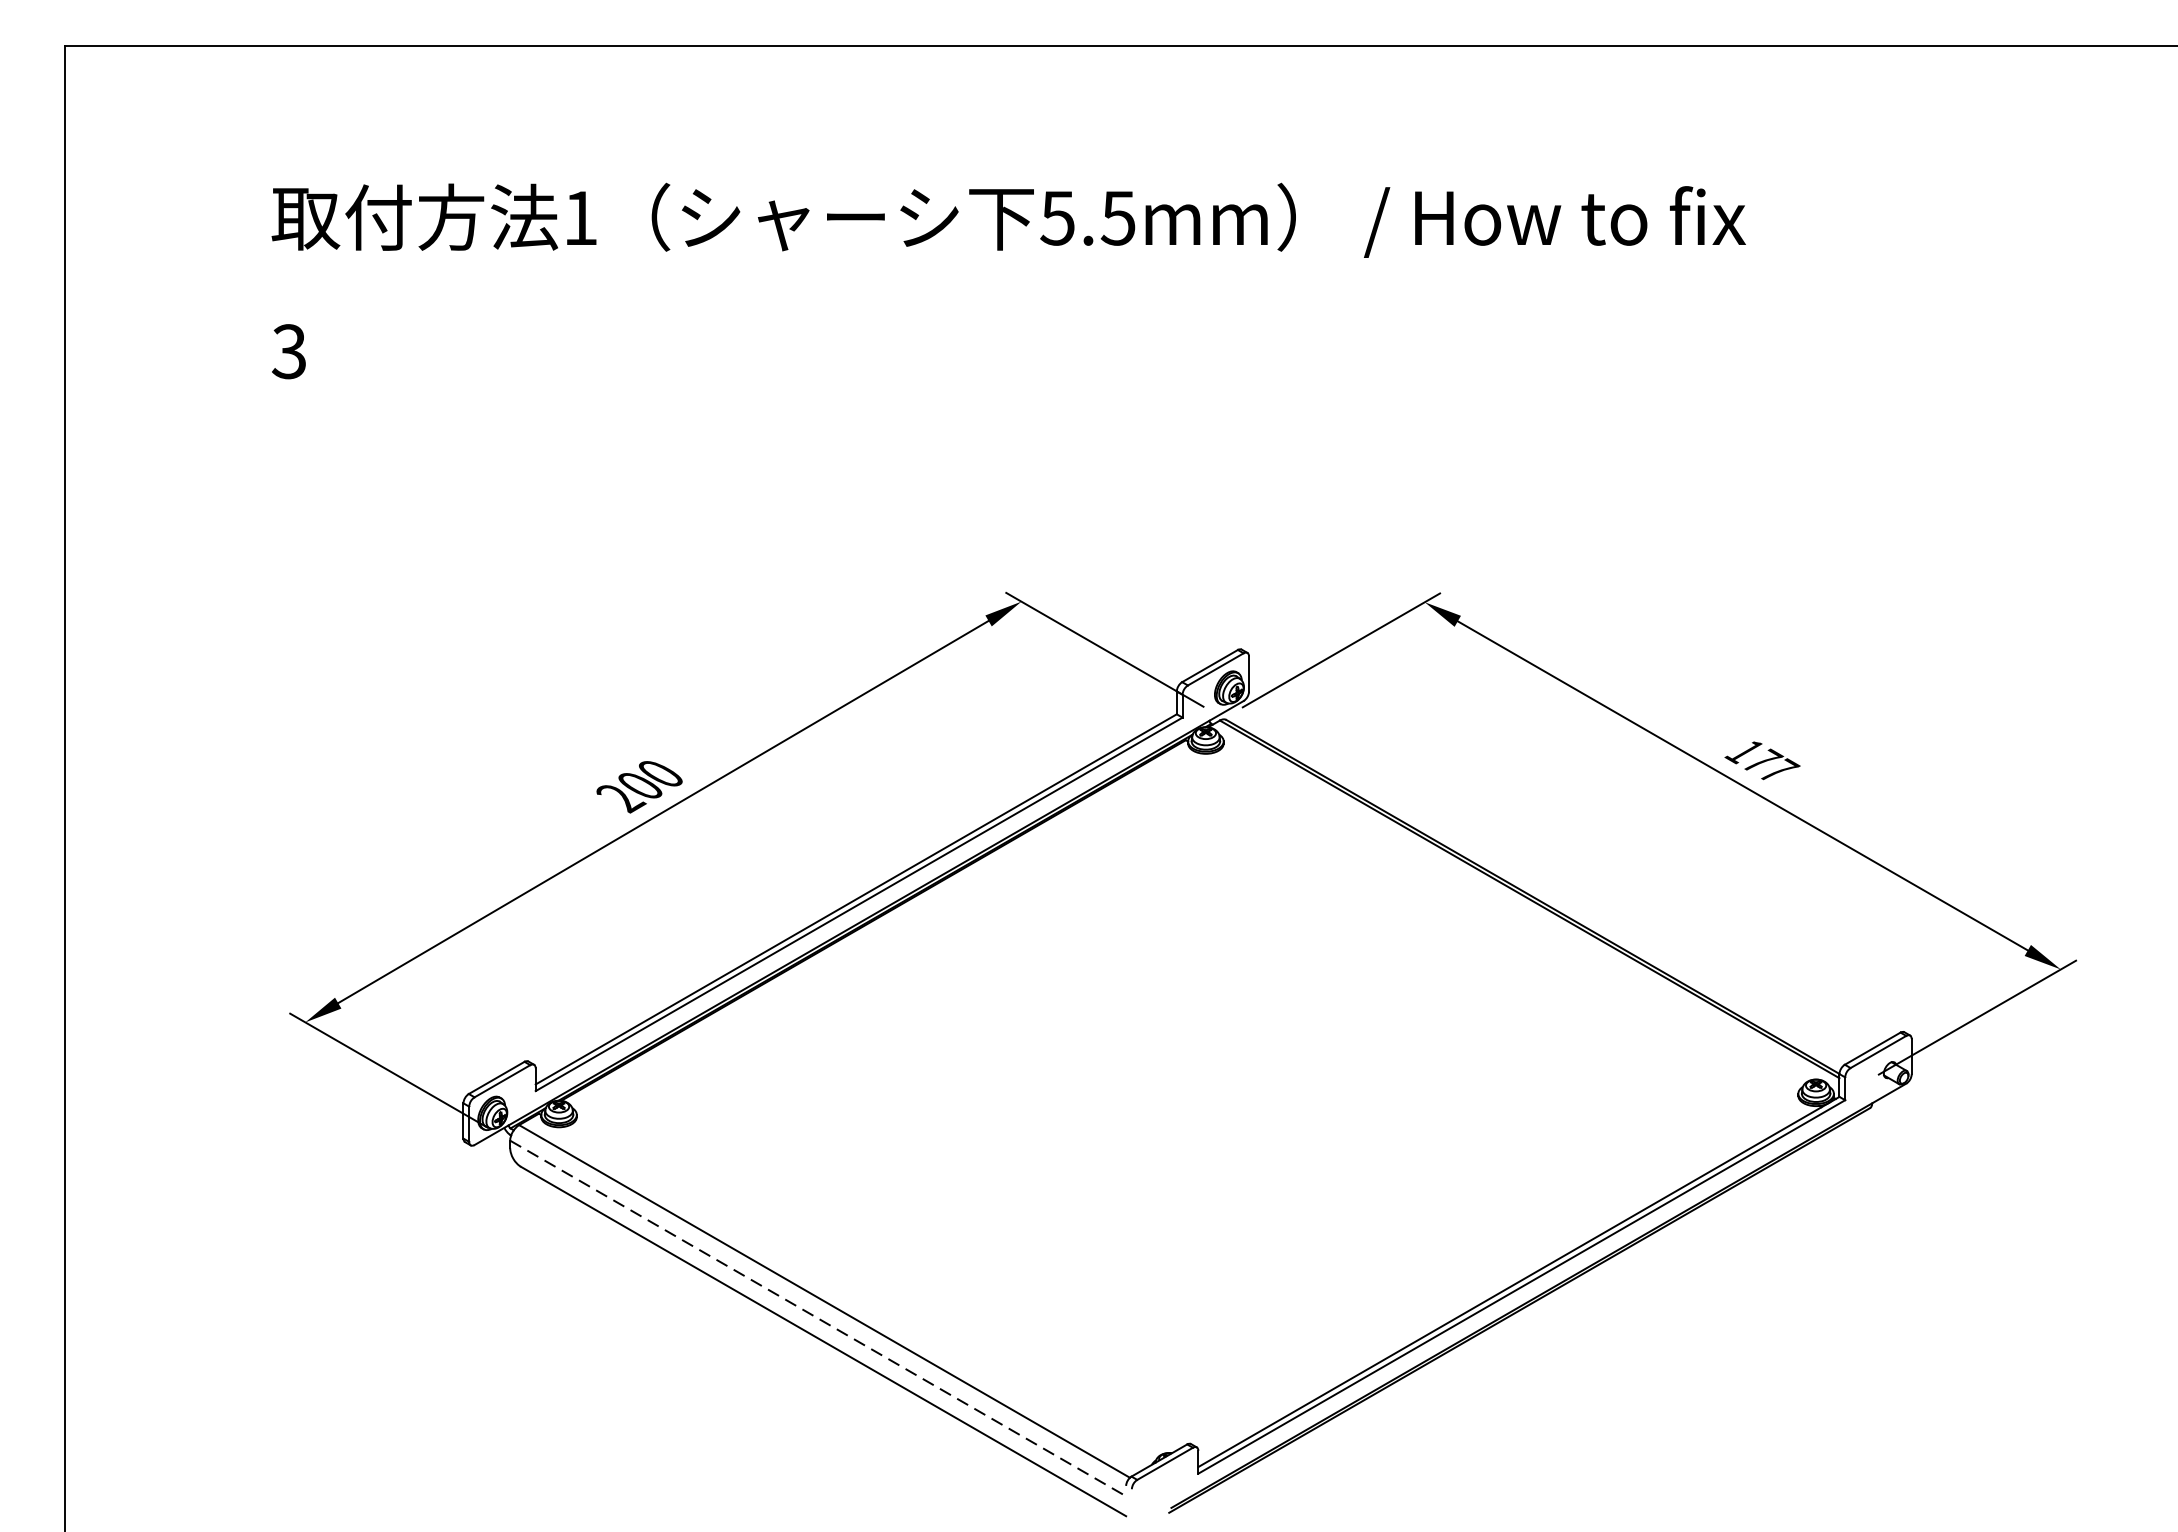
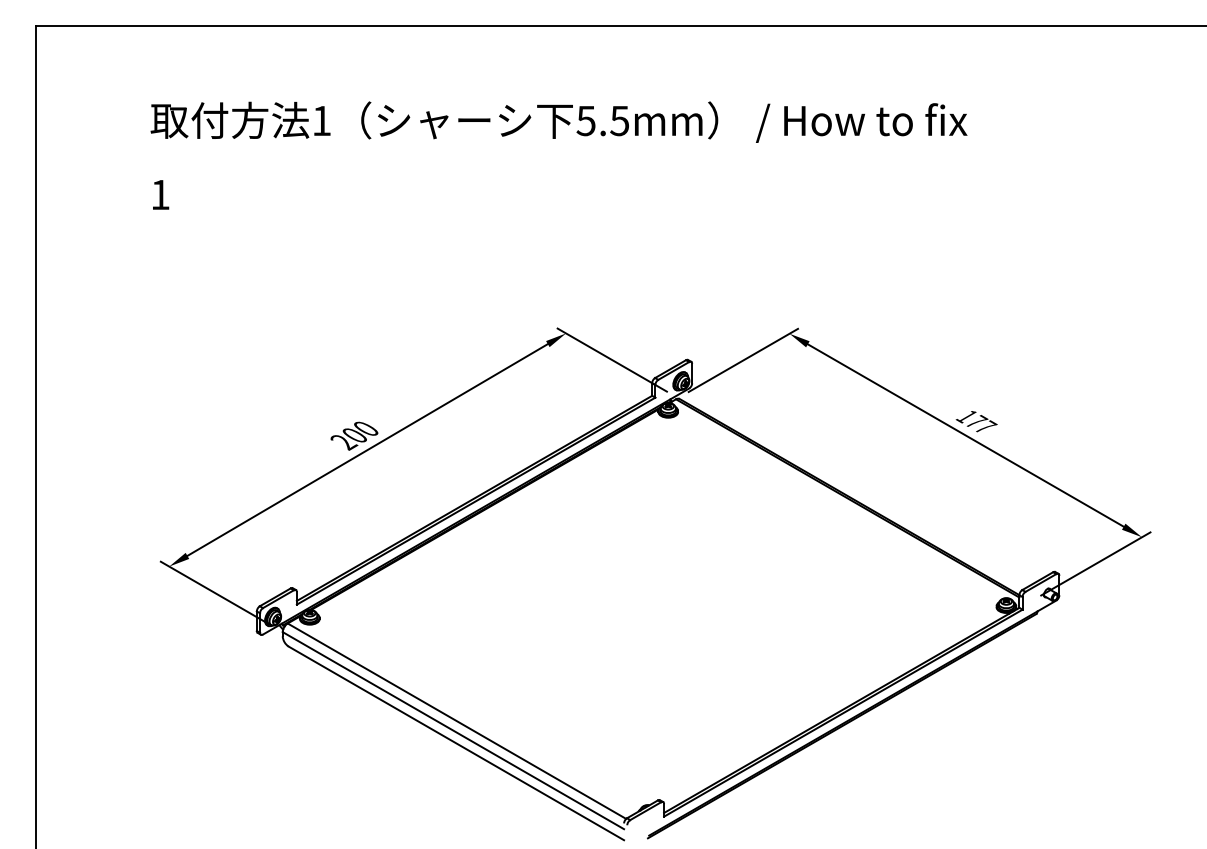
text: (287, 350) -> (159, 194), 3 -> 1
line: (818, 1318) -> (453, 730), dashed -> solid

